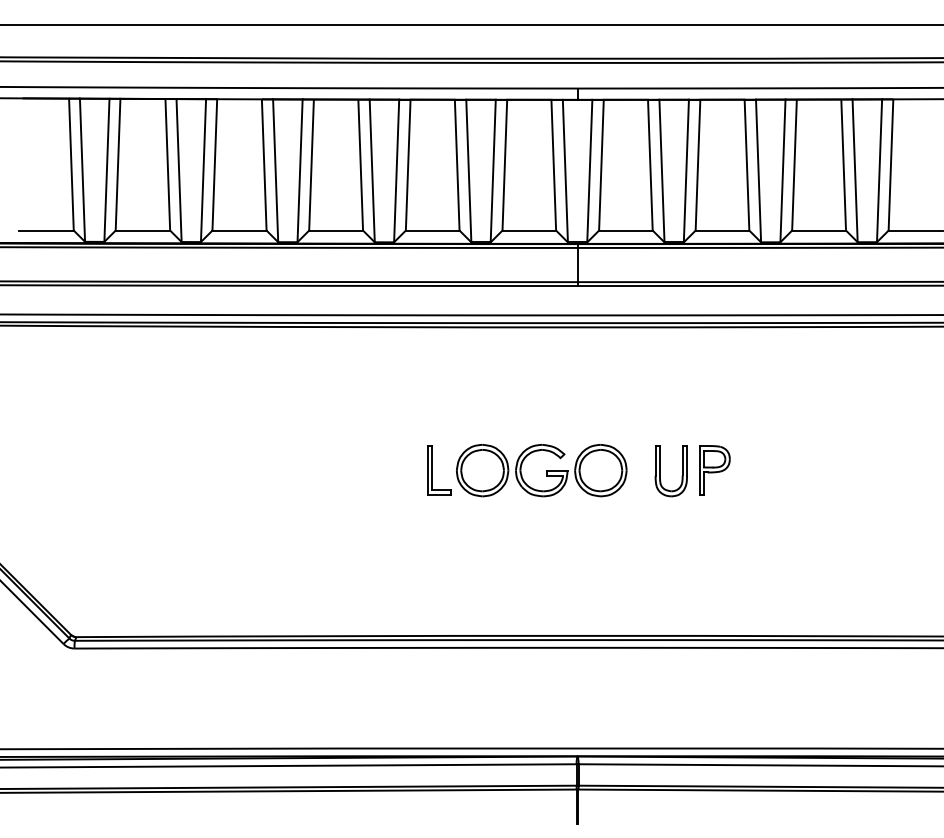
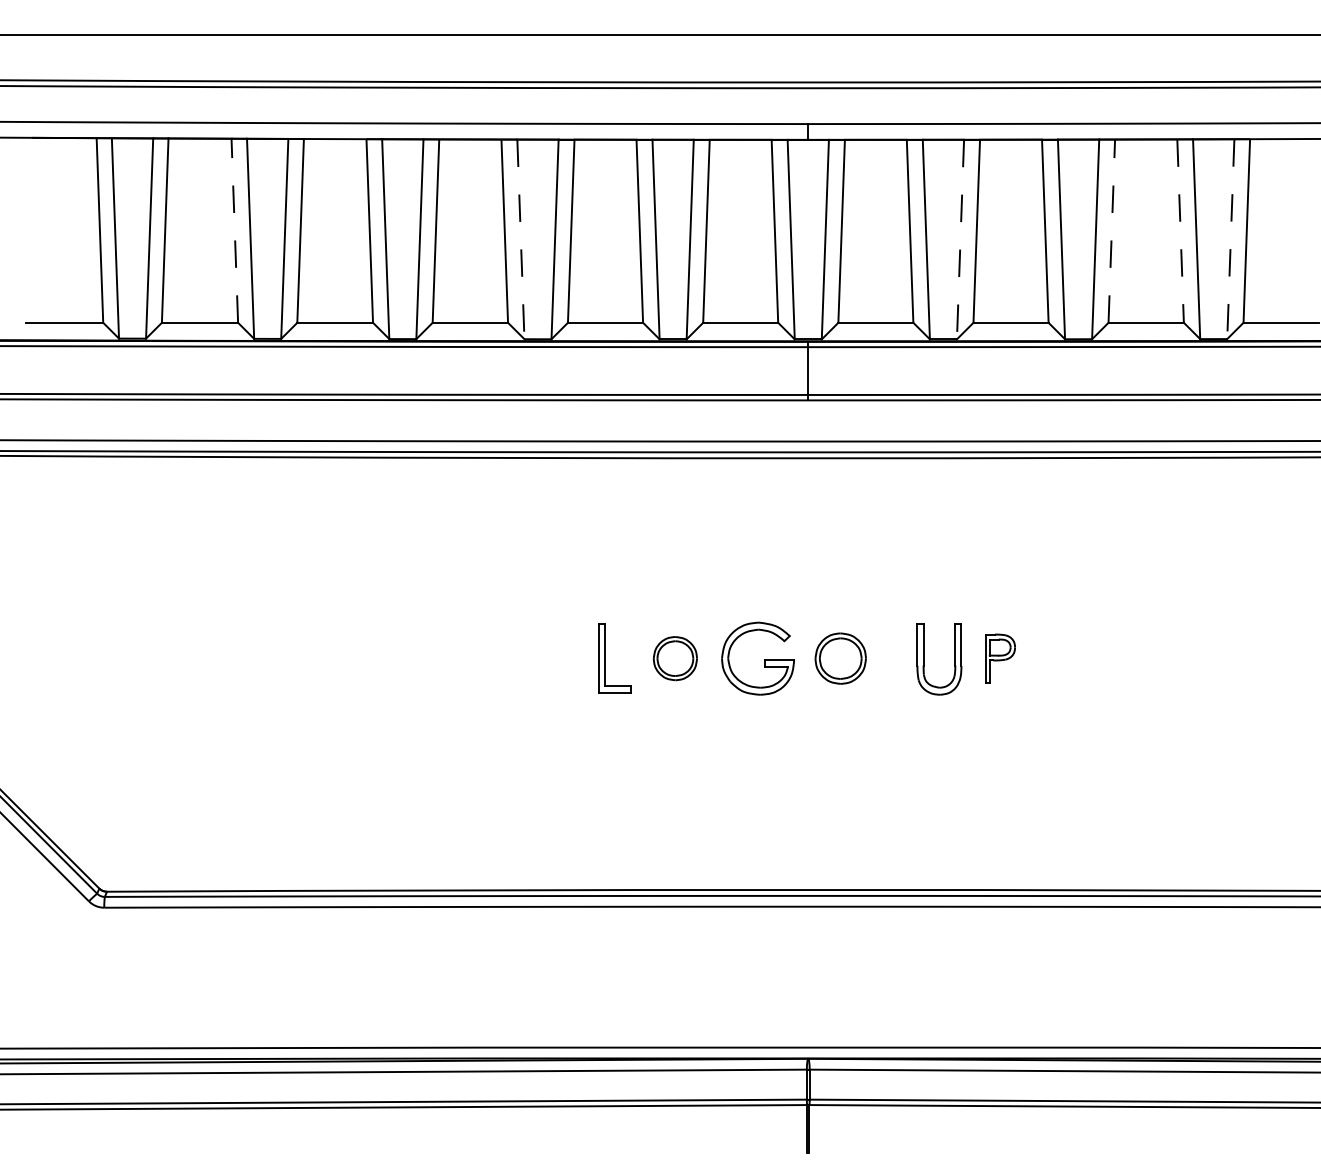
line: (167, 164) -> (234, 230), solid -> dashed
line: (843, 164) -> (1180, 230), solid -> dashed
line: (794, 165) -> (1111, 231), solid -> dashed
line: (371, 171) -> (520, 239), solid -> dashed
line: (686, 171) -> (960, 239), solid -> dashed
line: (879, 171) -> (1230, 239), solid -> dashed
part: (482, 470) -> (675, 658), size x0.6
part: (600, 470) -> (840, 658), size x0.7
part: (714, 470) -> (1000, 658), size x0.7

